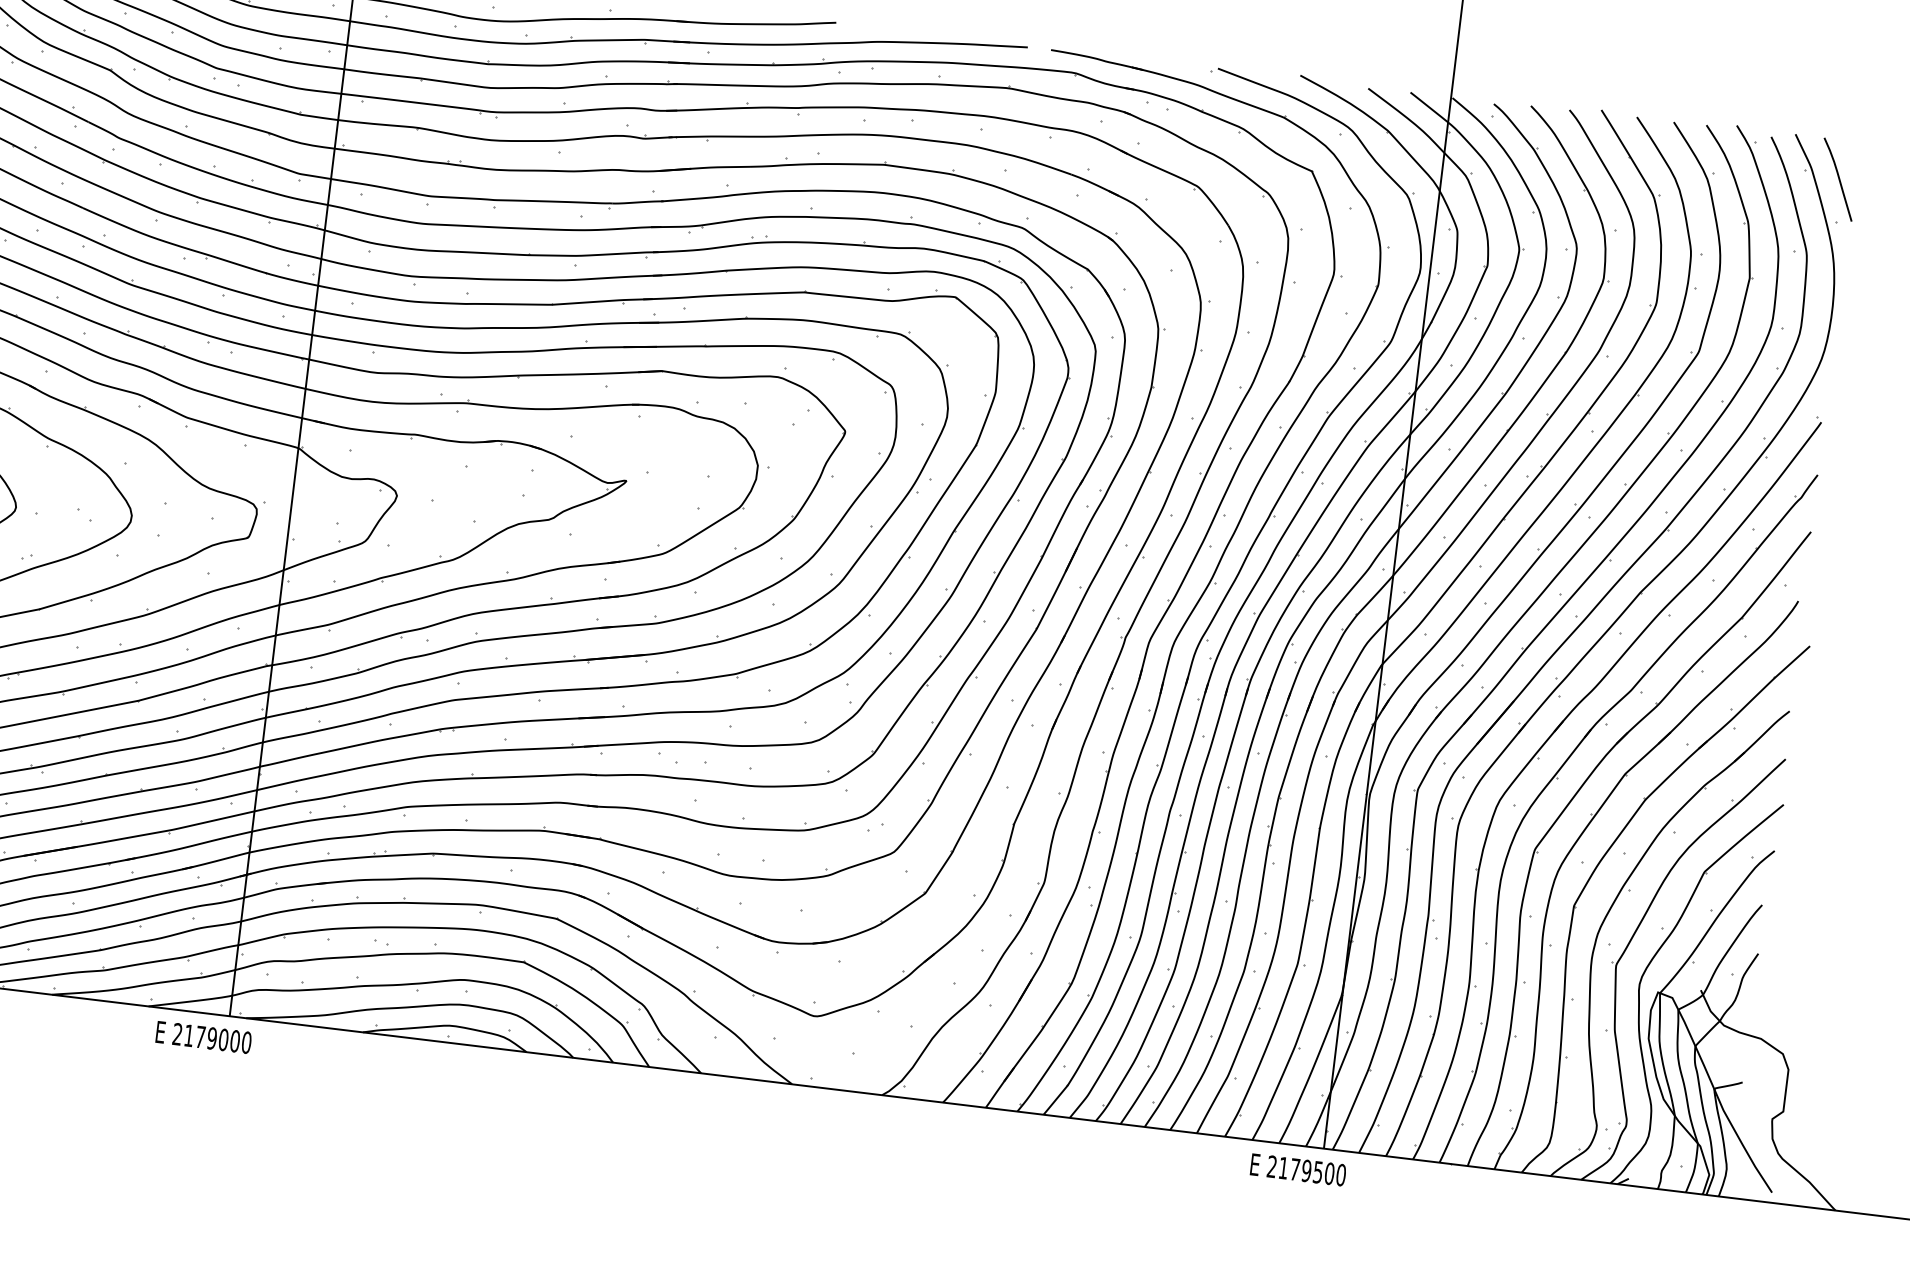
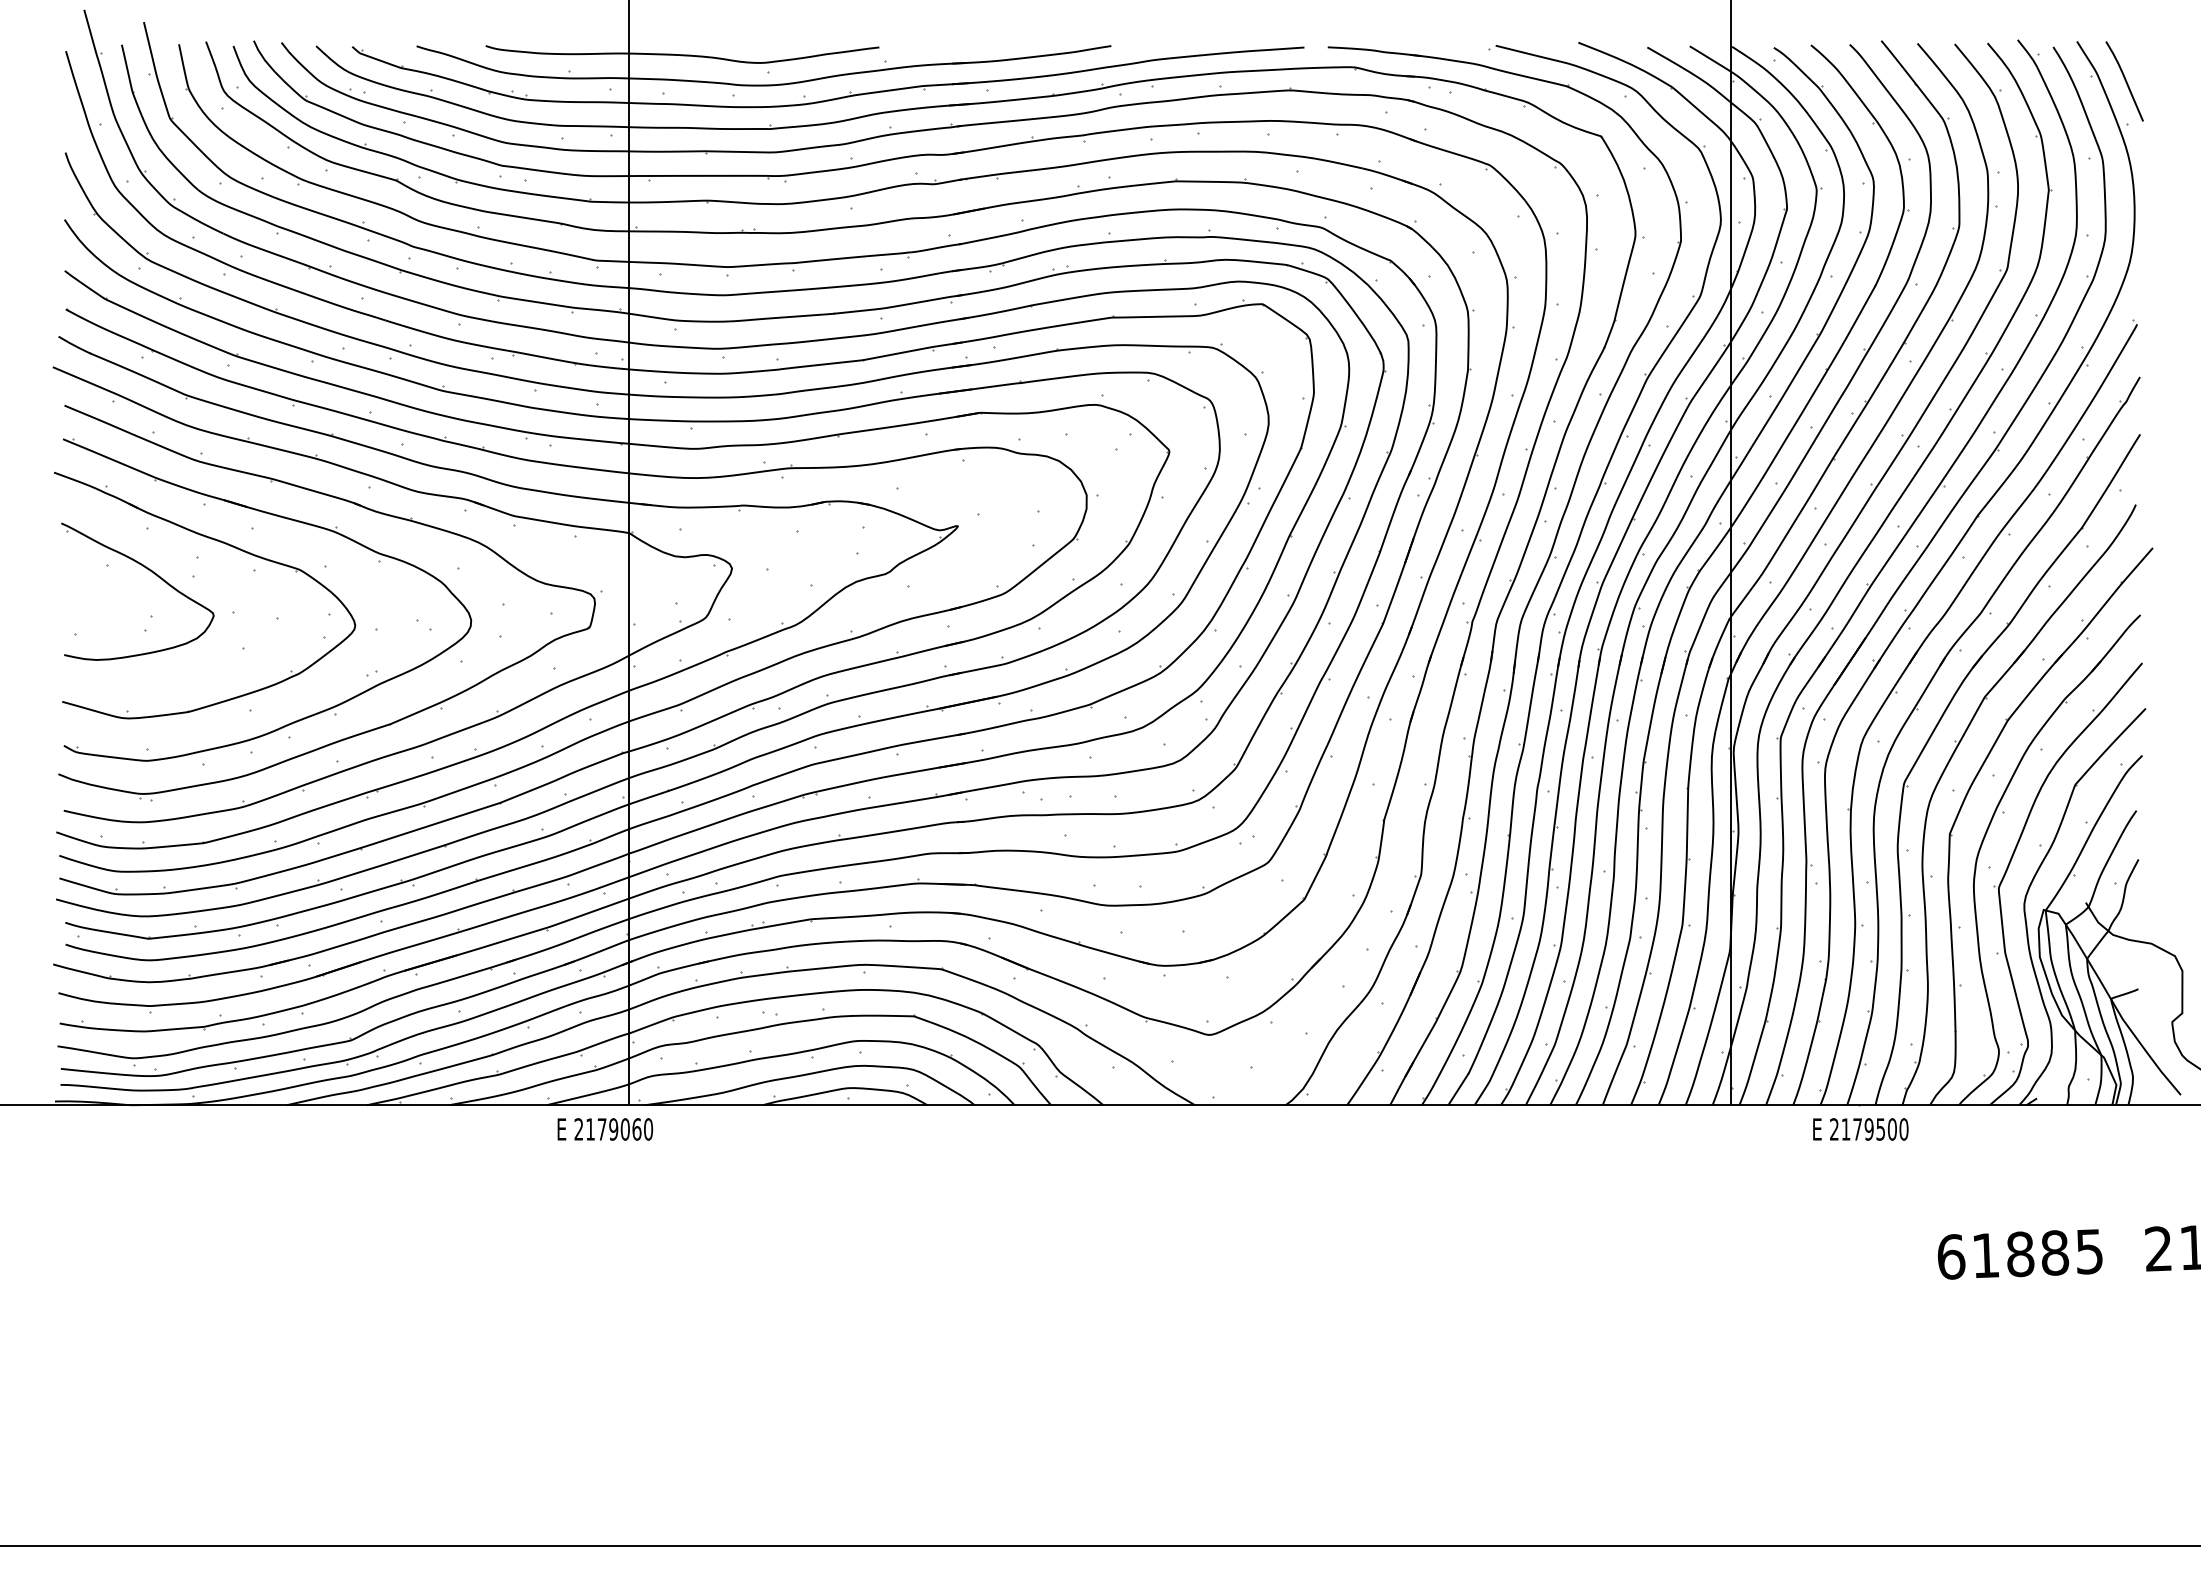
text: (234, 1041) -> (636, 1129), 2179000 -> 2179060
text: (1297, 1169) -> (1860, 1129), moved

